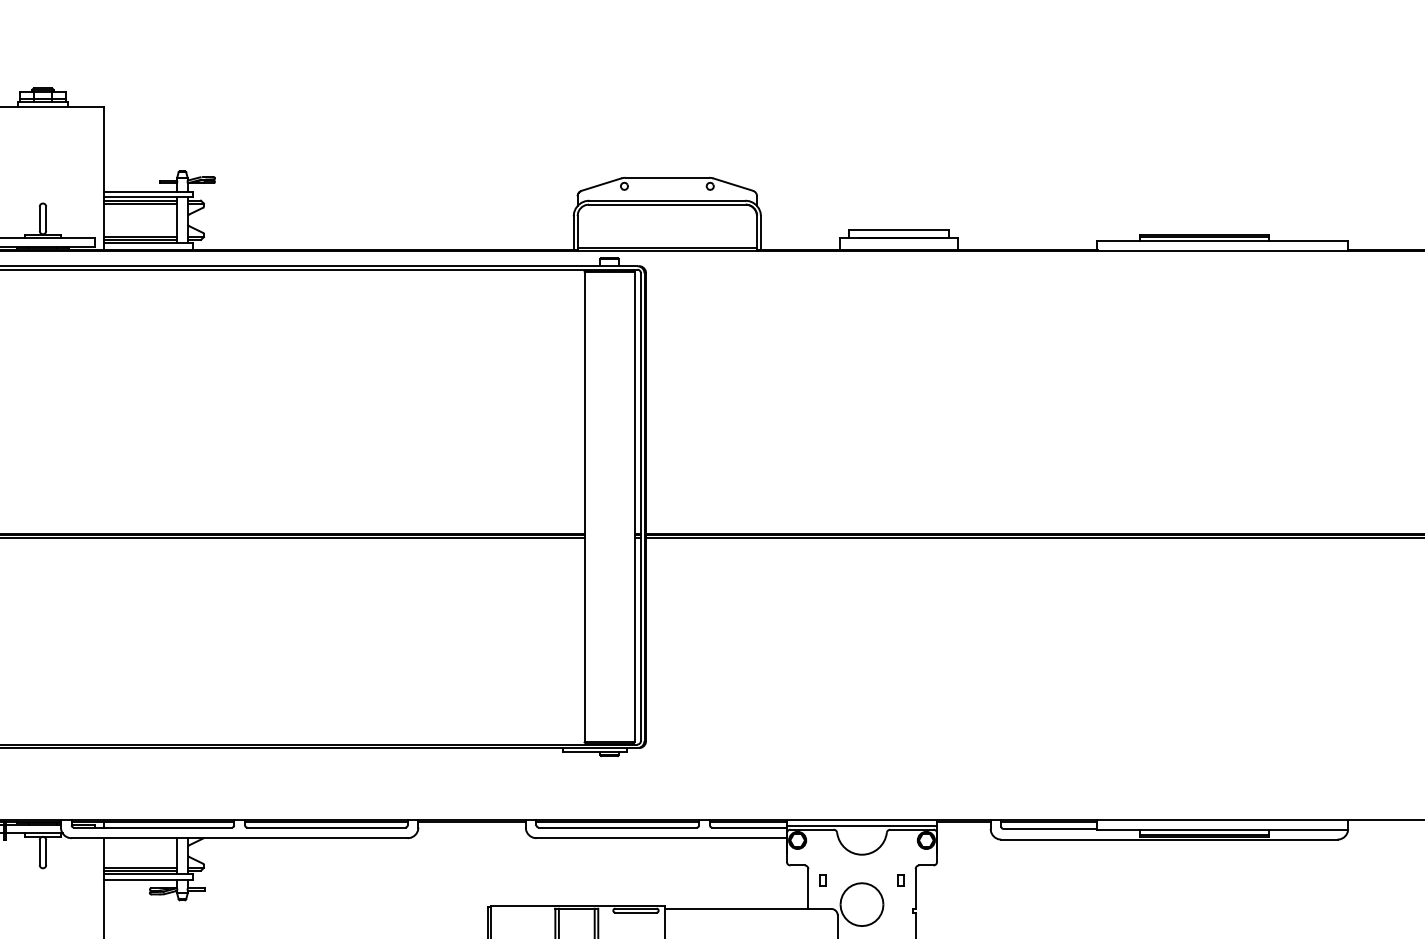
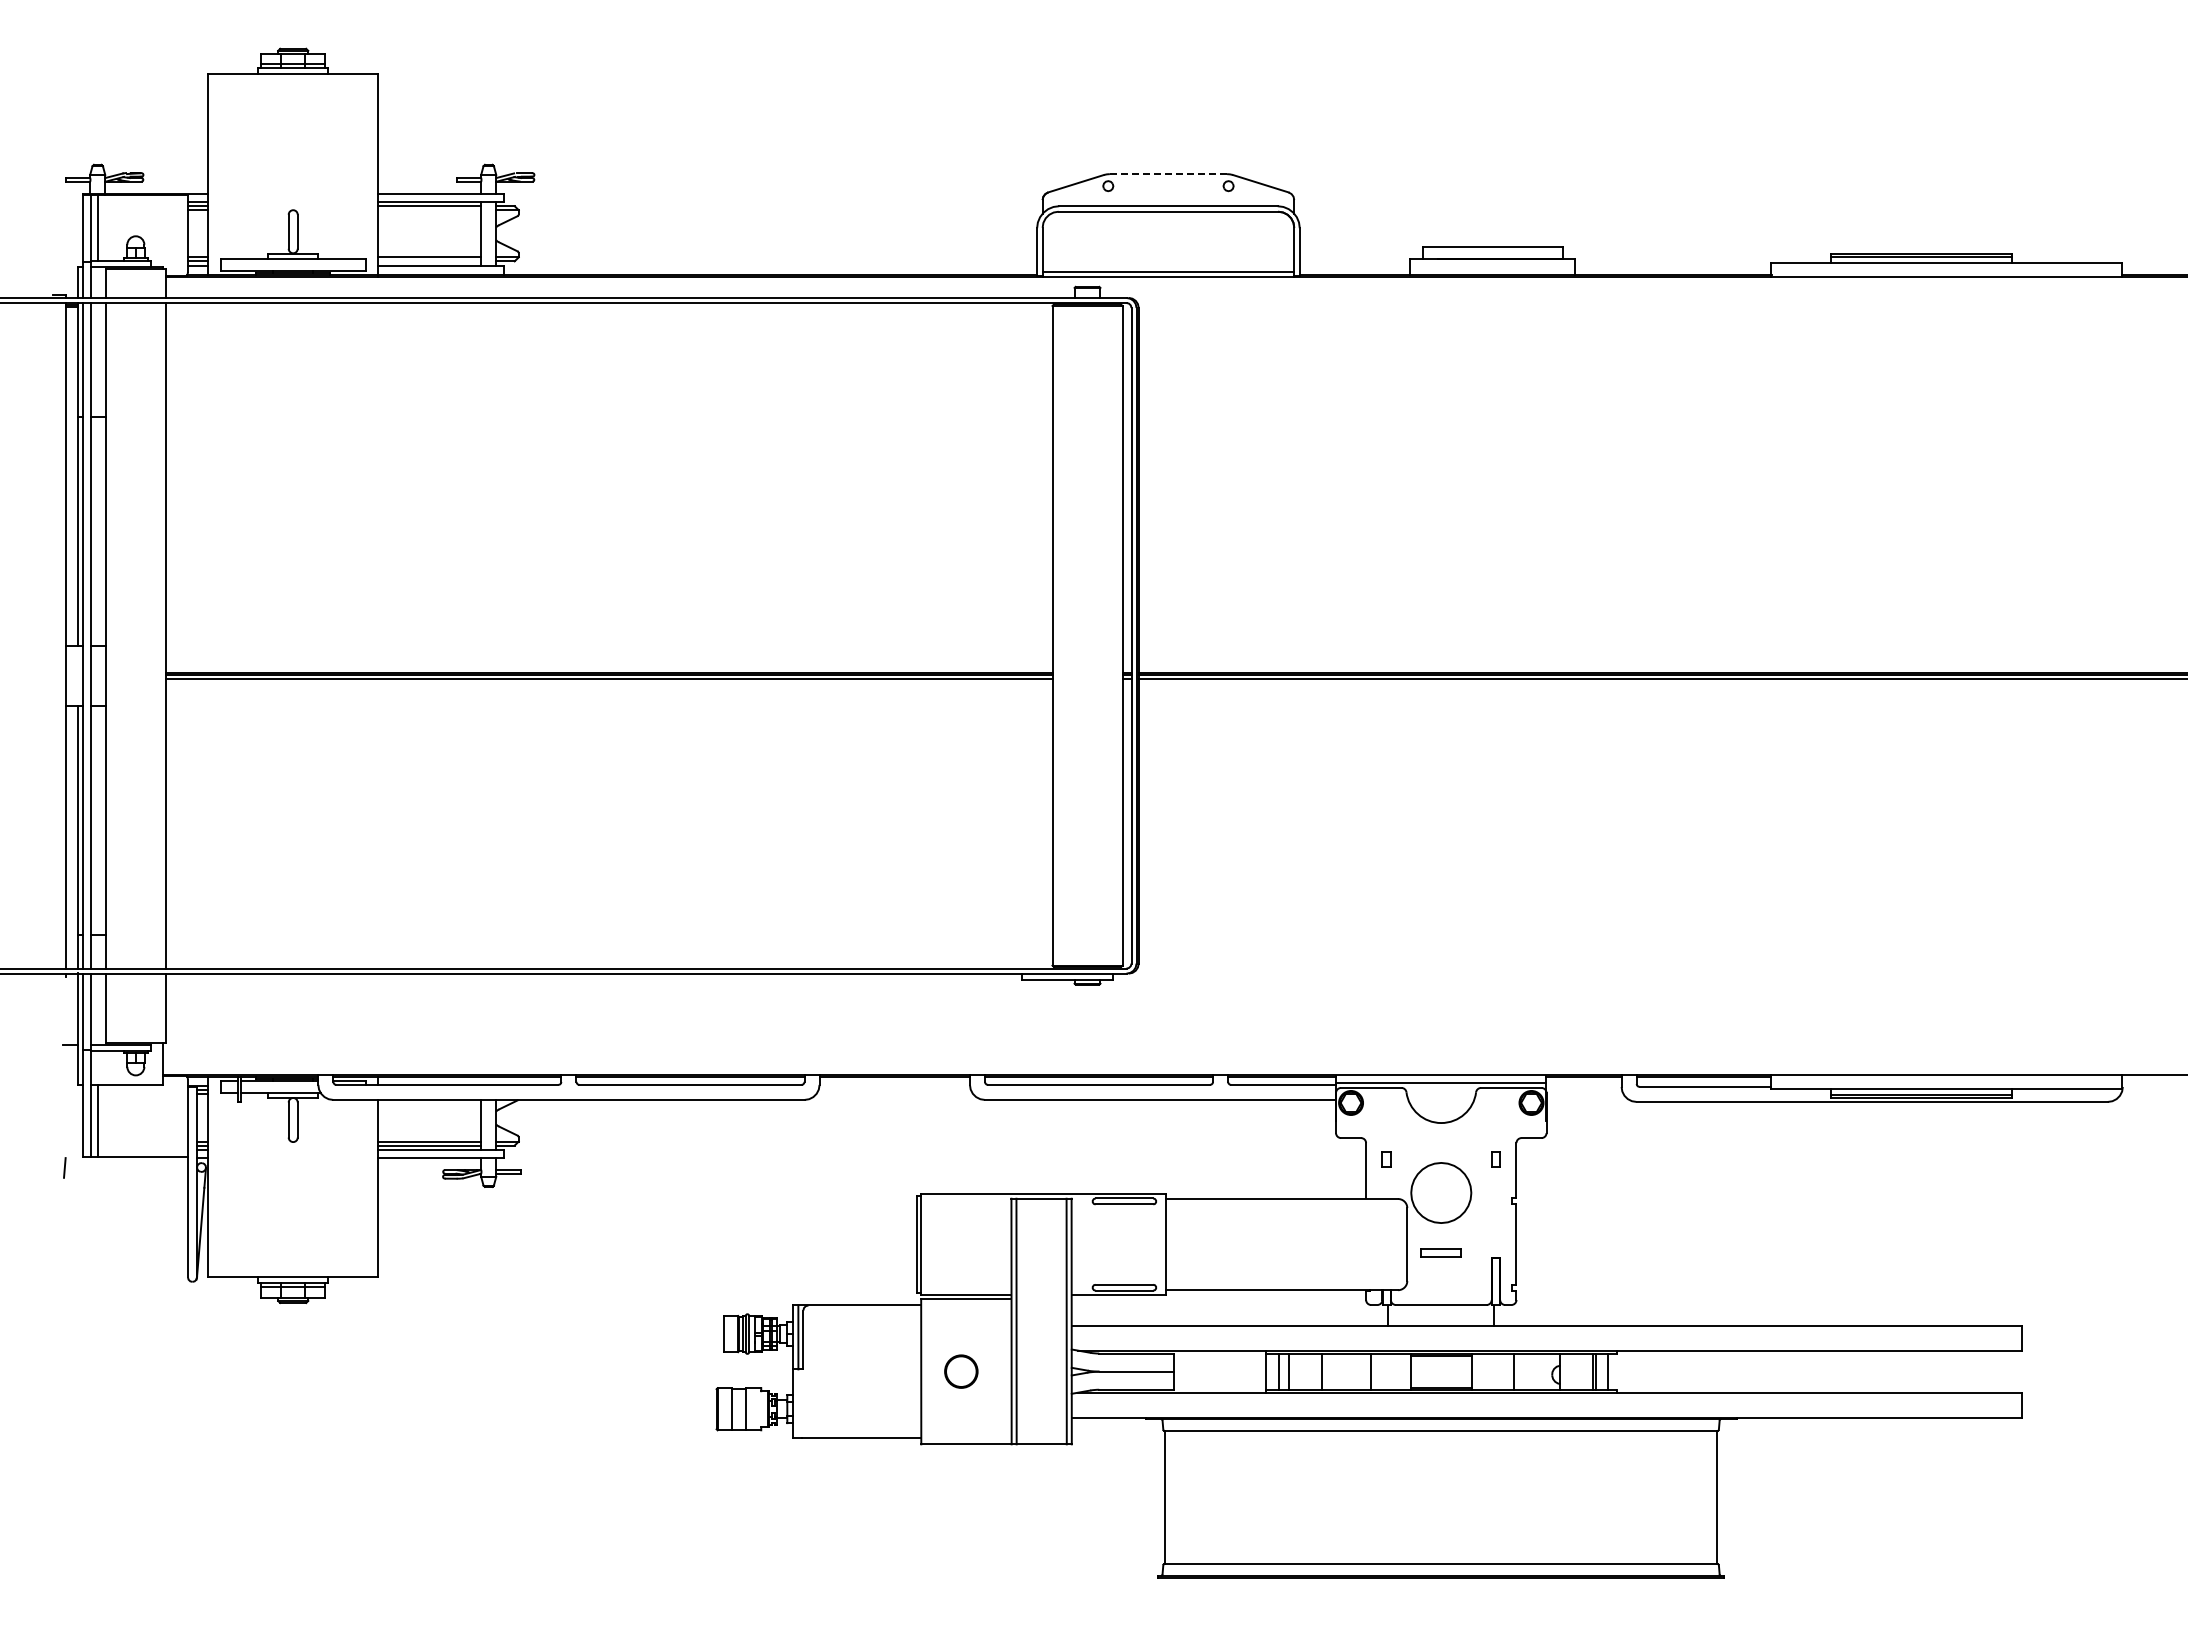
line: (667, 178) -> (1168, 174), solid -> dashed
line: (140, 203) -> (429, 210), removed
line: (140, 240) -> (429, 261), removed

